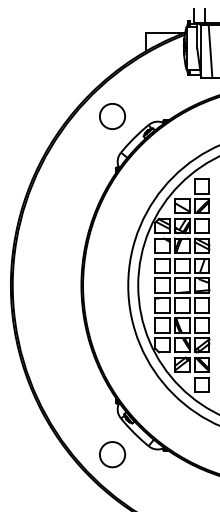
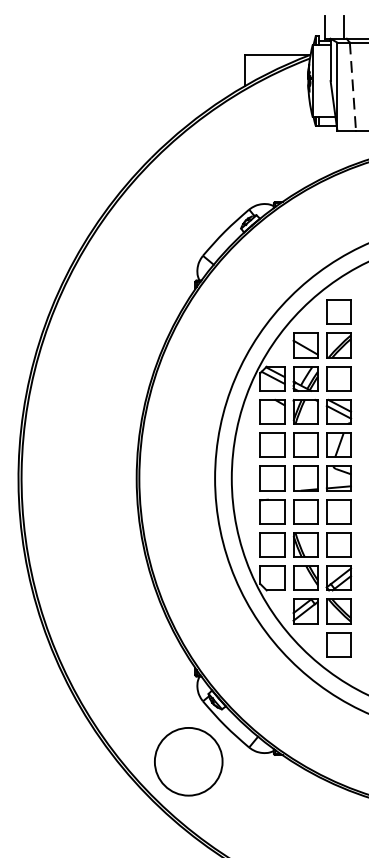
line: (210, 52) -> (352, 88), solid -> dashed
circle: (112, 116) -> (188, 195), removed
circle: (112, 454) -> (188, 761), size x1.6

